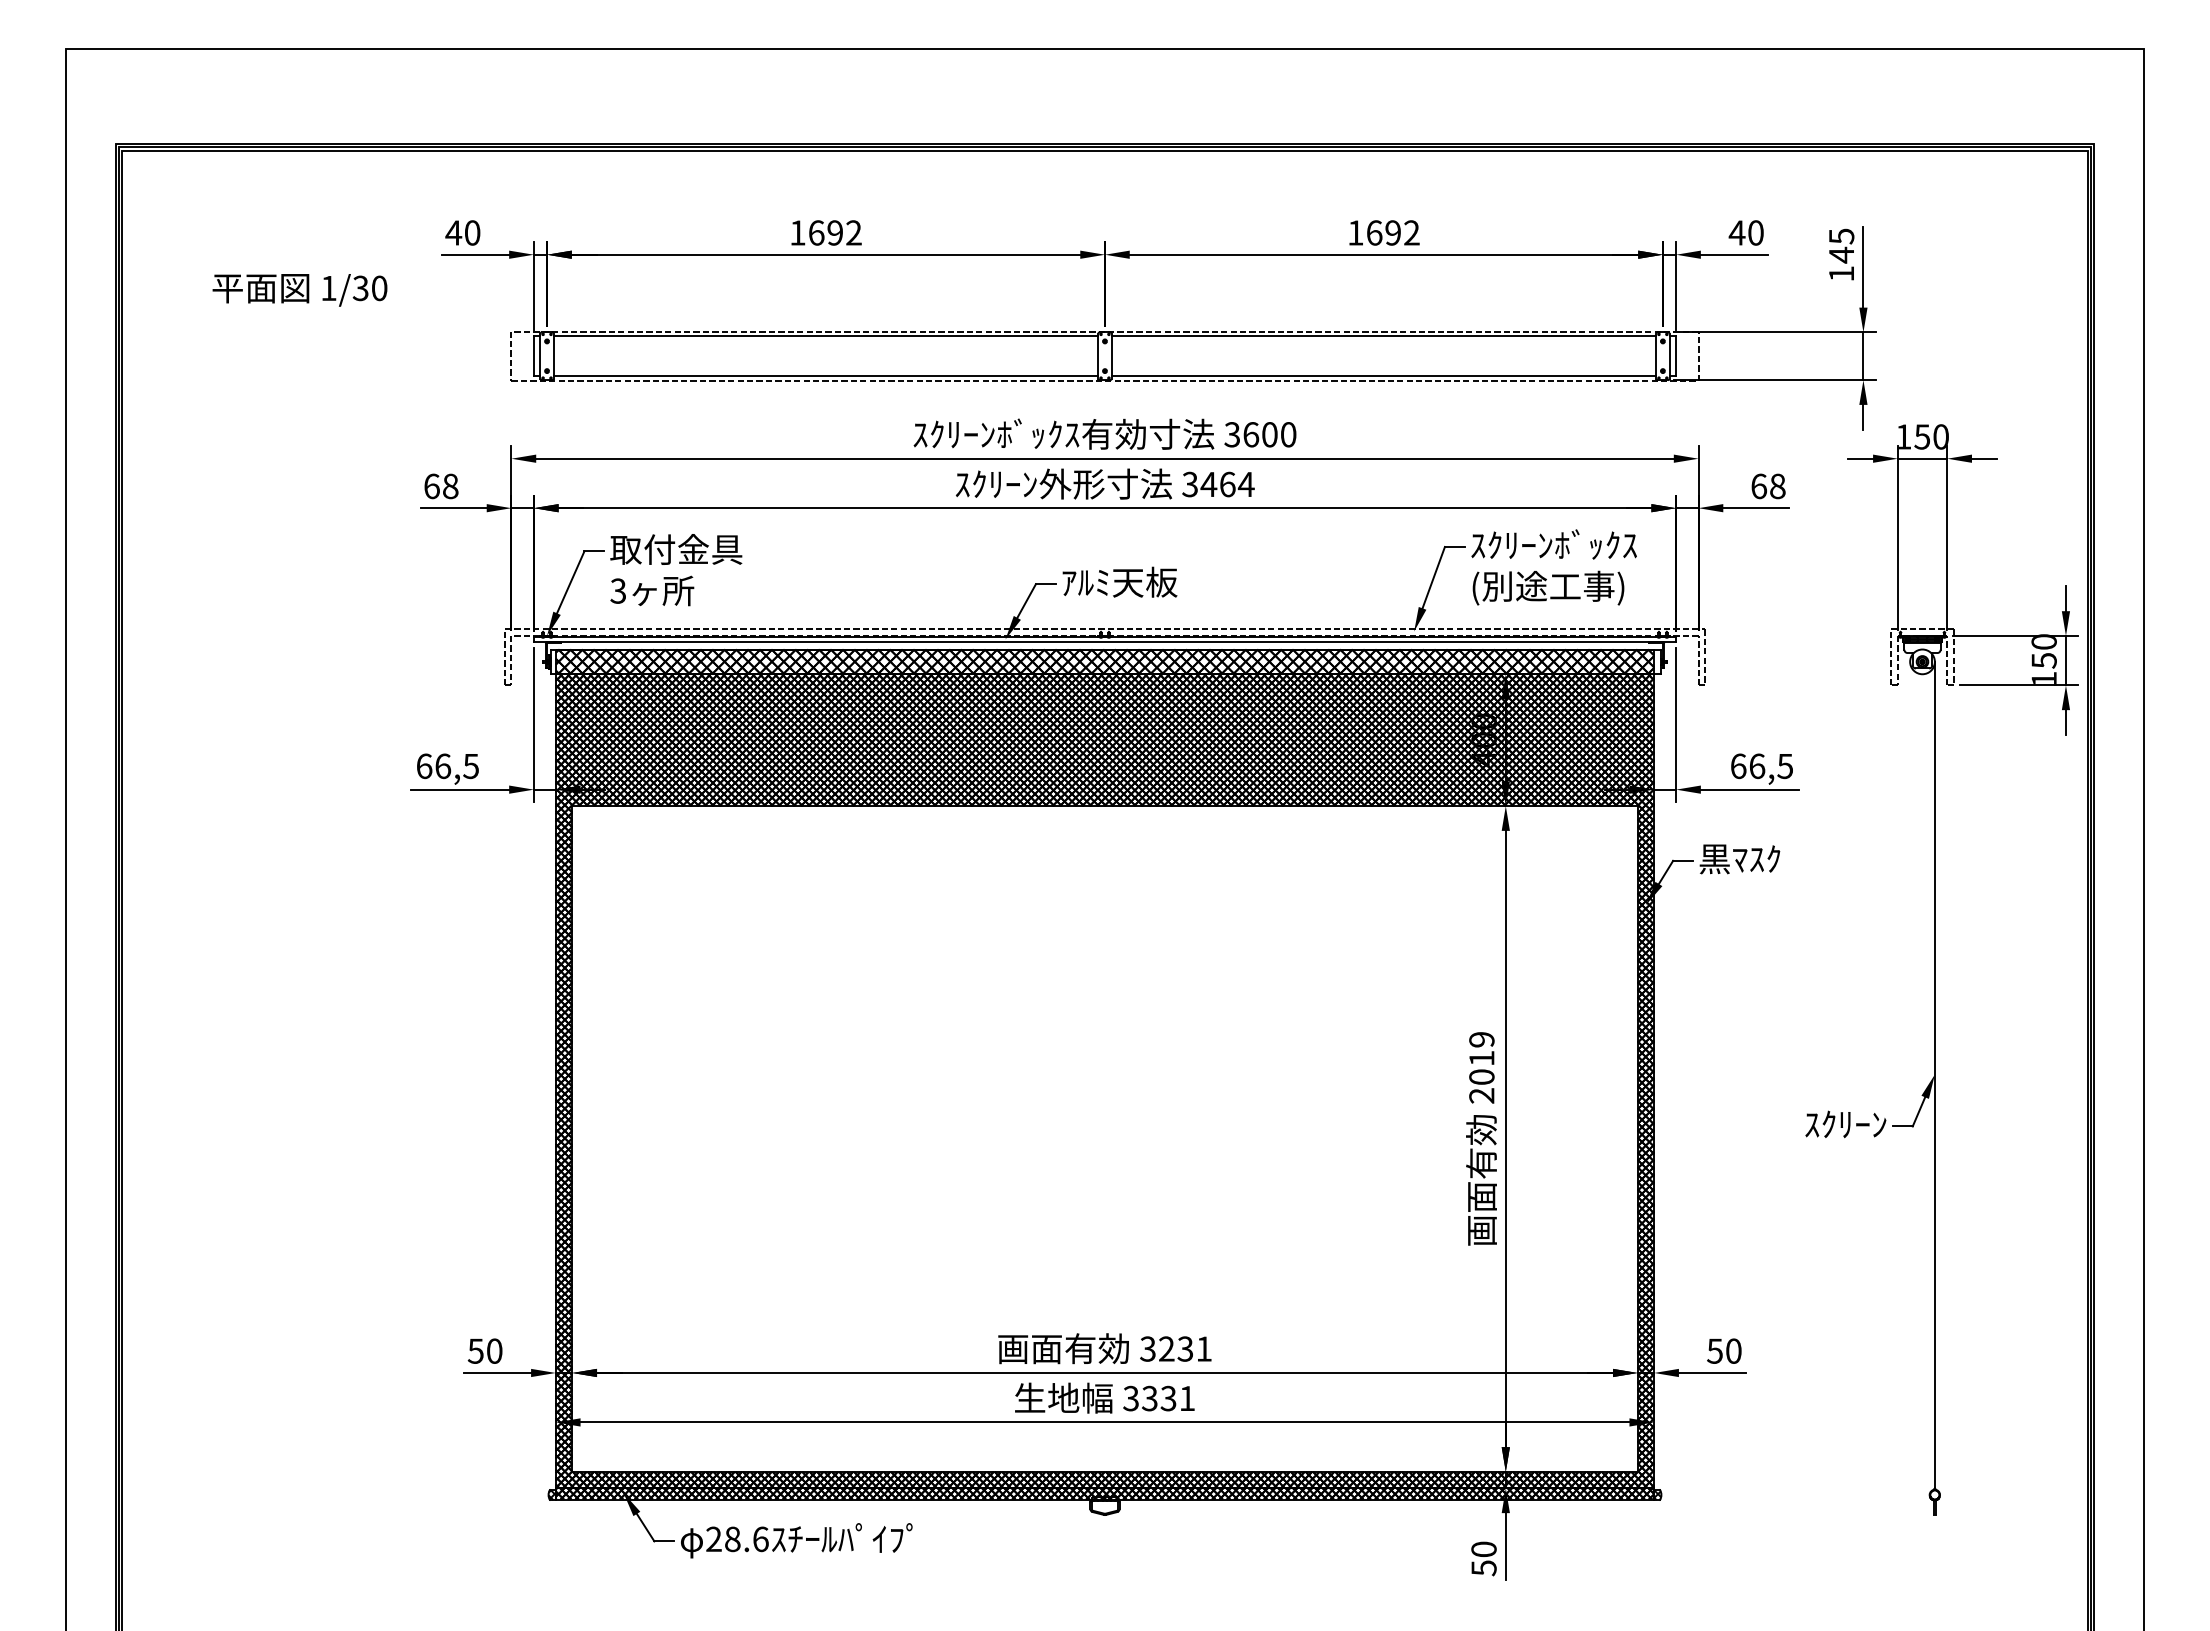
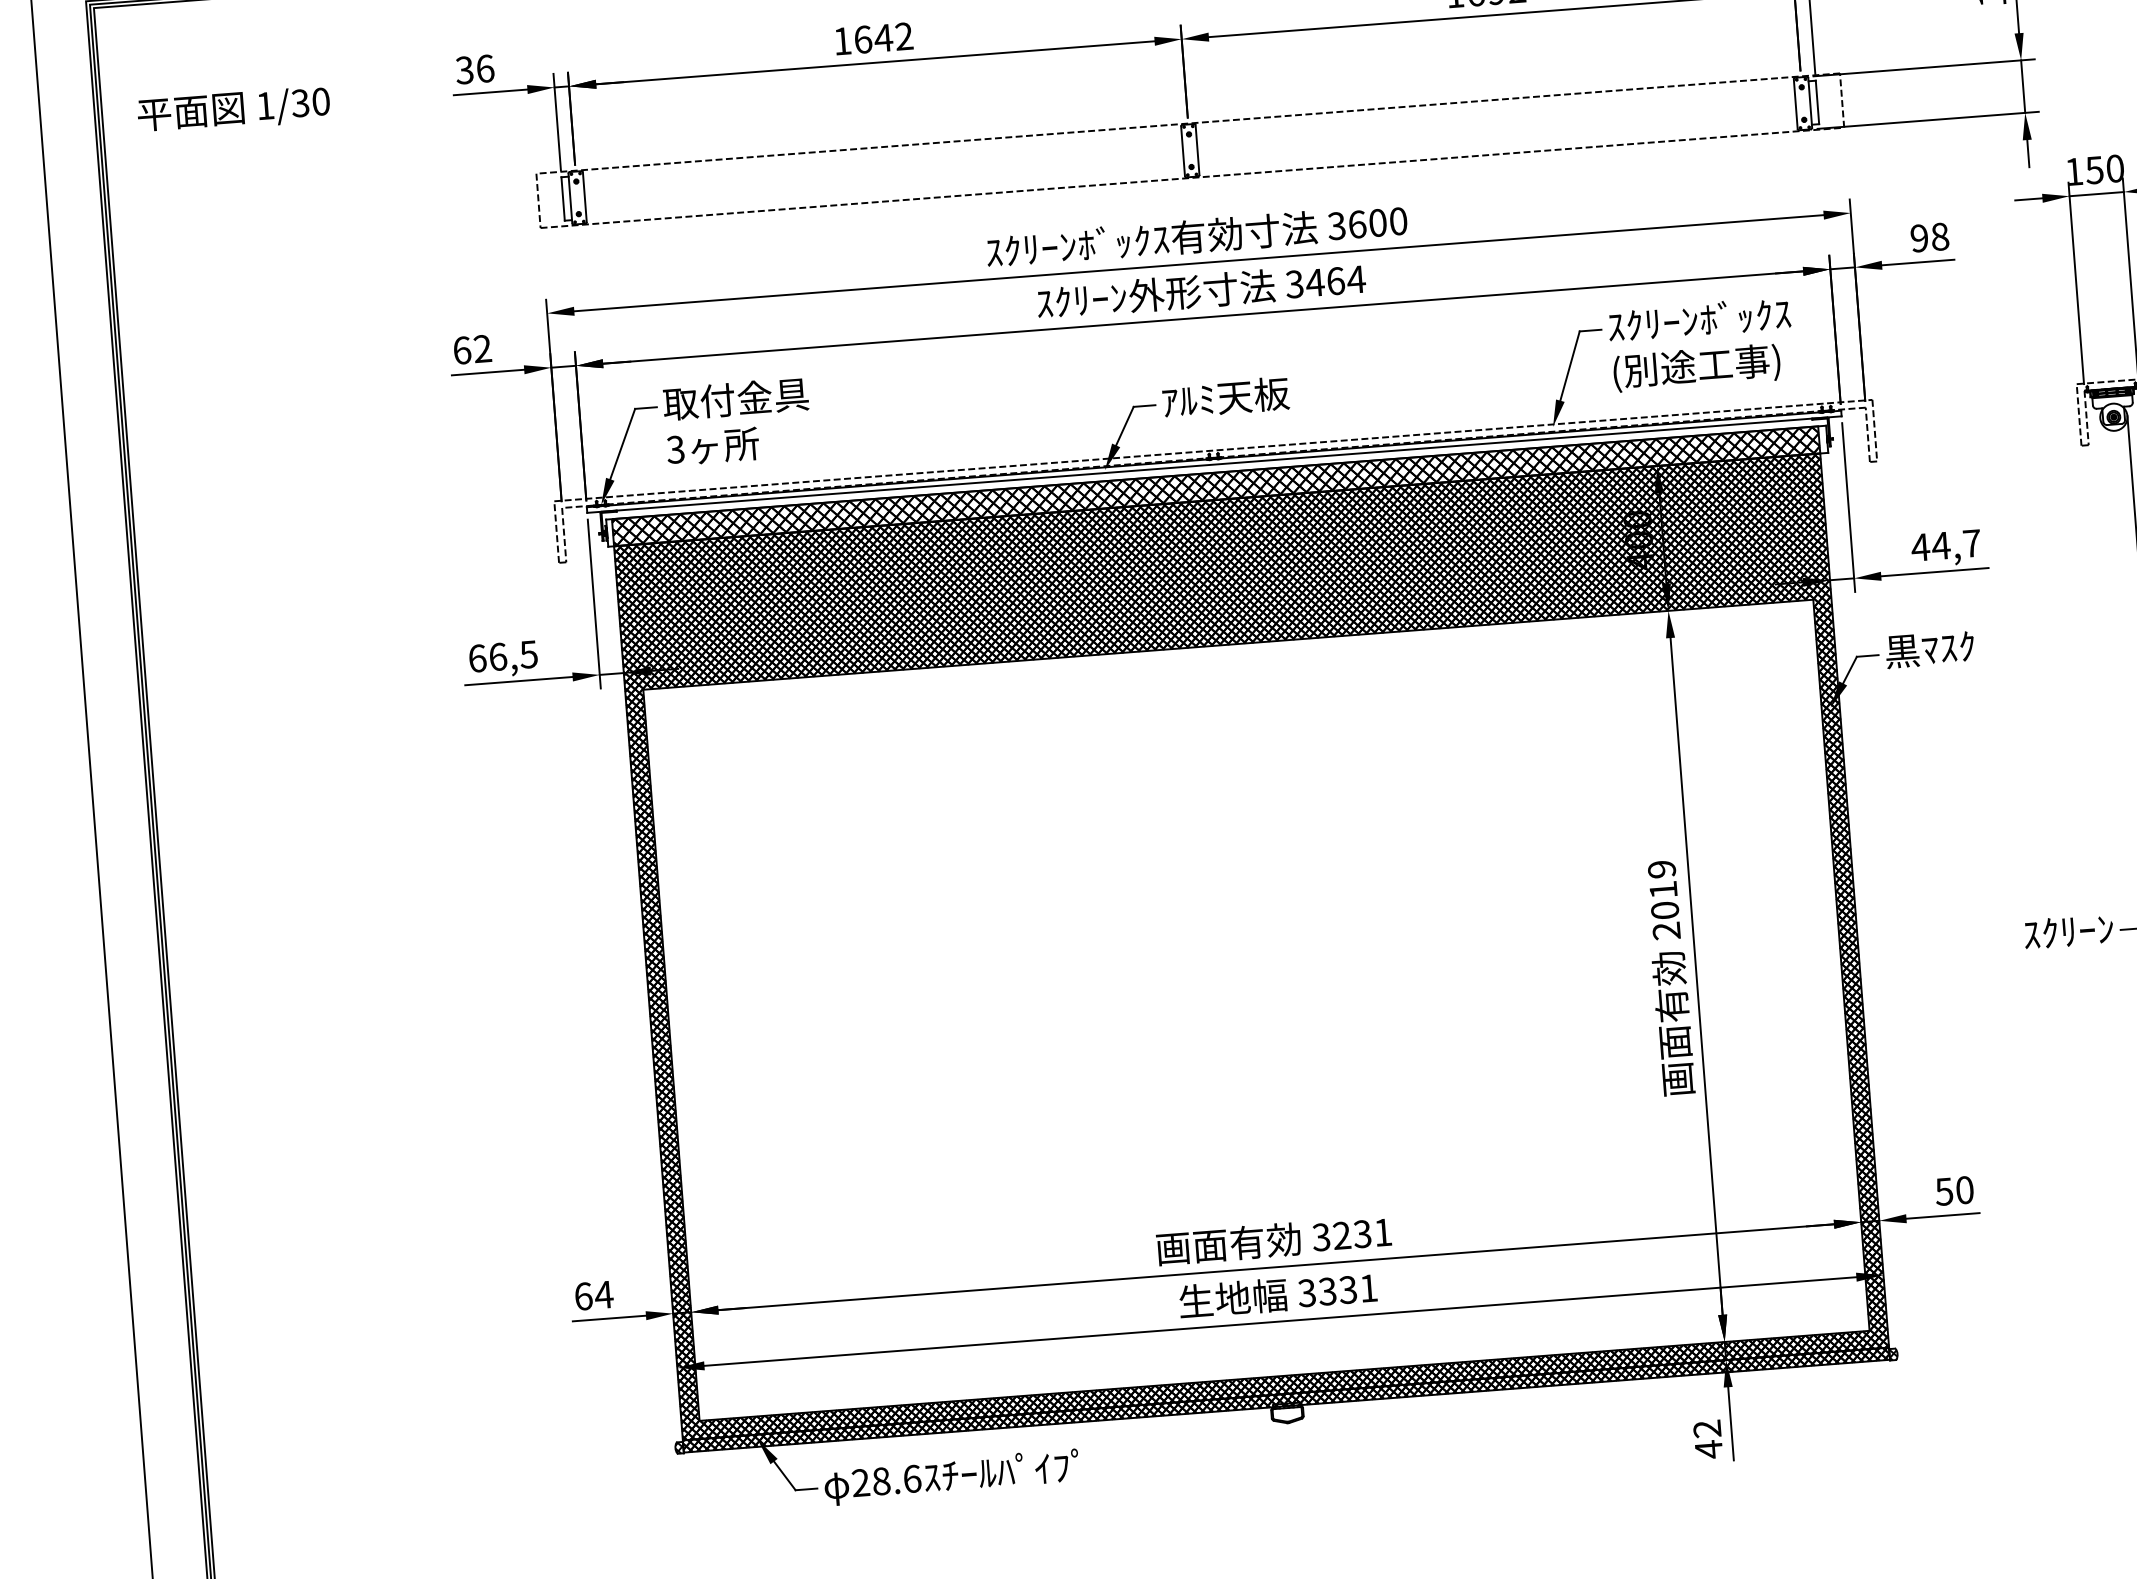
text: (462, 232) -> (474, 69), 40 -> 36
text: (834, 232) -> (882, 37), 1692 -> 1642
text: (299, 290) -> (233, 110), moved
line: (825, 336) -> (881, 152), removed
line: (1383, 336) -> (1494, 105), removed
line: (825, 376) -> (885, 196), removed
line: (1383, 376) -> (1497, 149), removed
text: (450, 486) -> (482, 349), 68 -> 62
text: (1759, 486) -> (1920, 238), 68 -> 98
text: (1761, 766) -> (1945, 545), 66,5 -> 44,7
text: (485, 1350) -> (594, 1294), 50 -> 64
text: (1483, 1558) -> (1707, 1438), 50 -> 42

